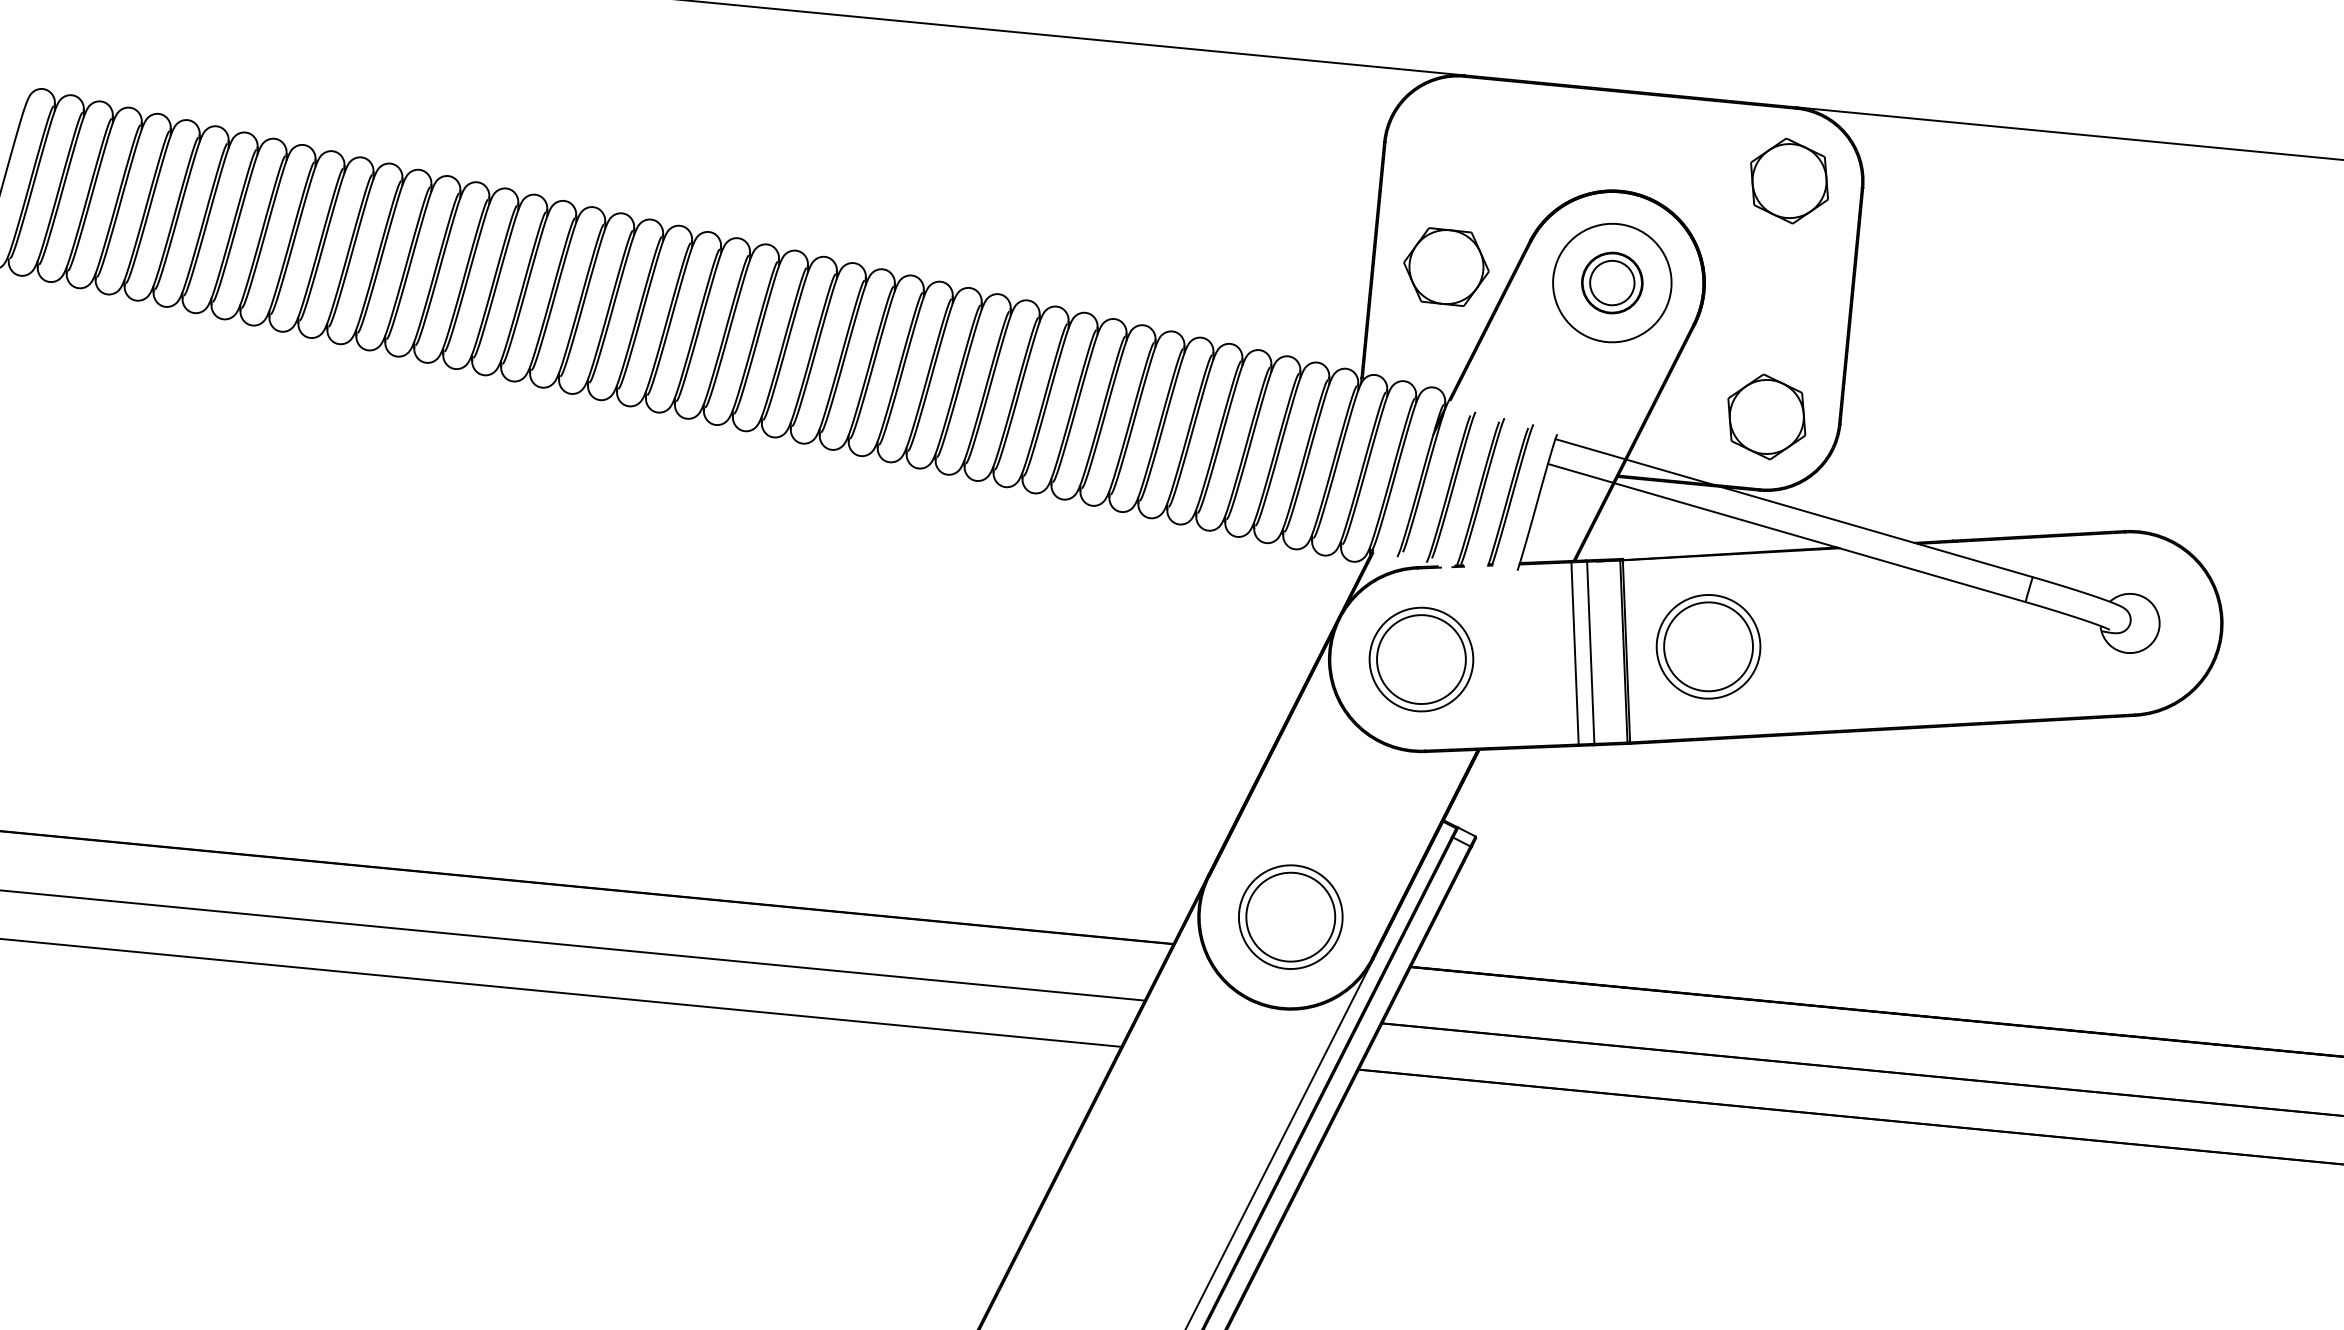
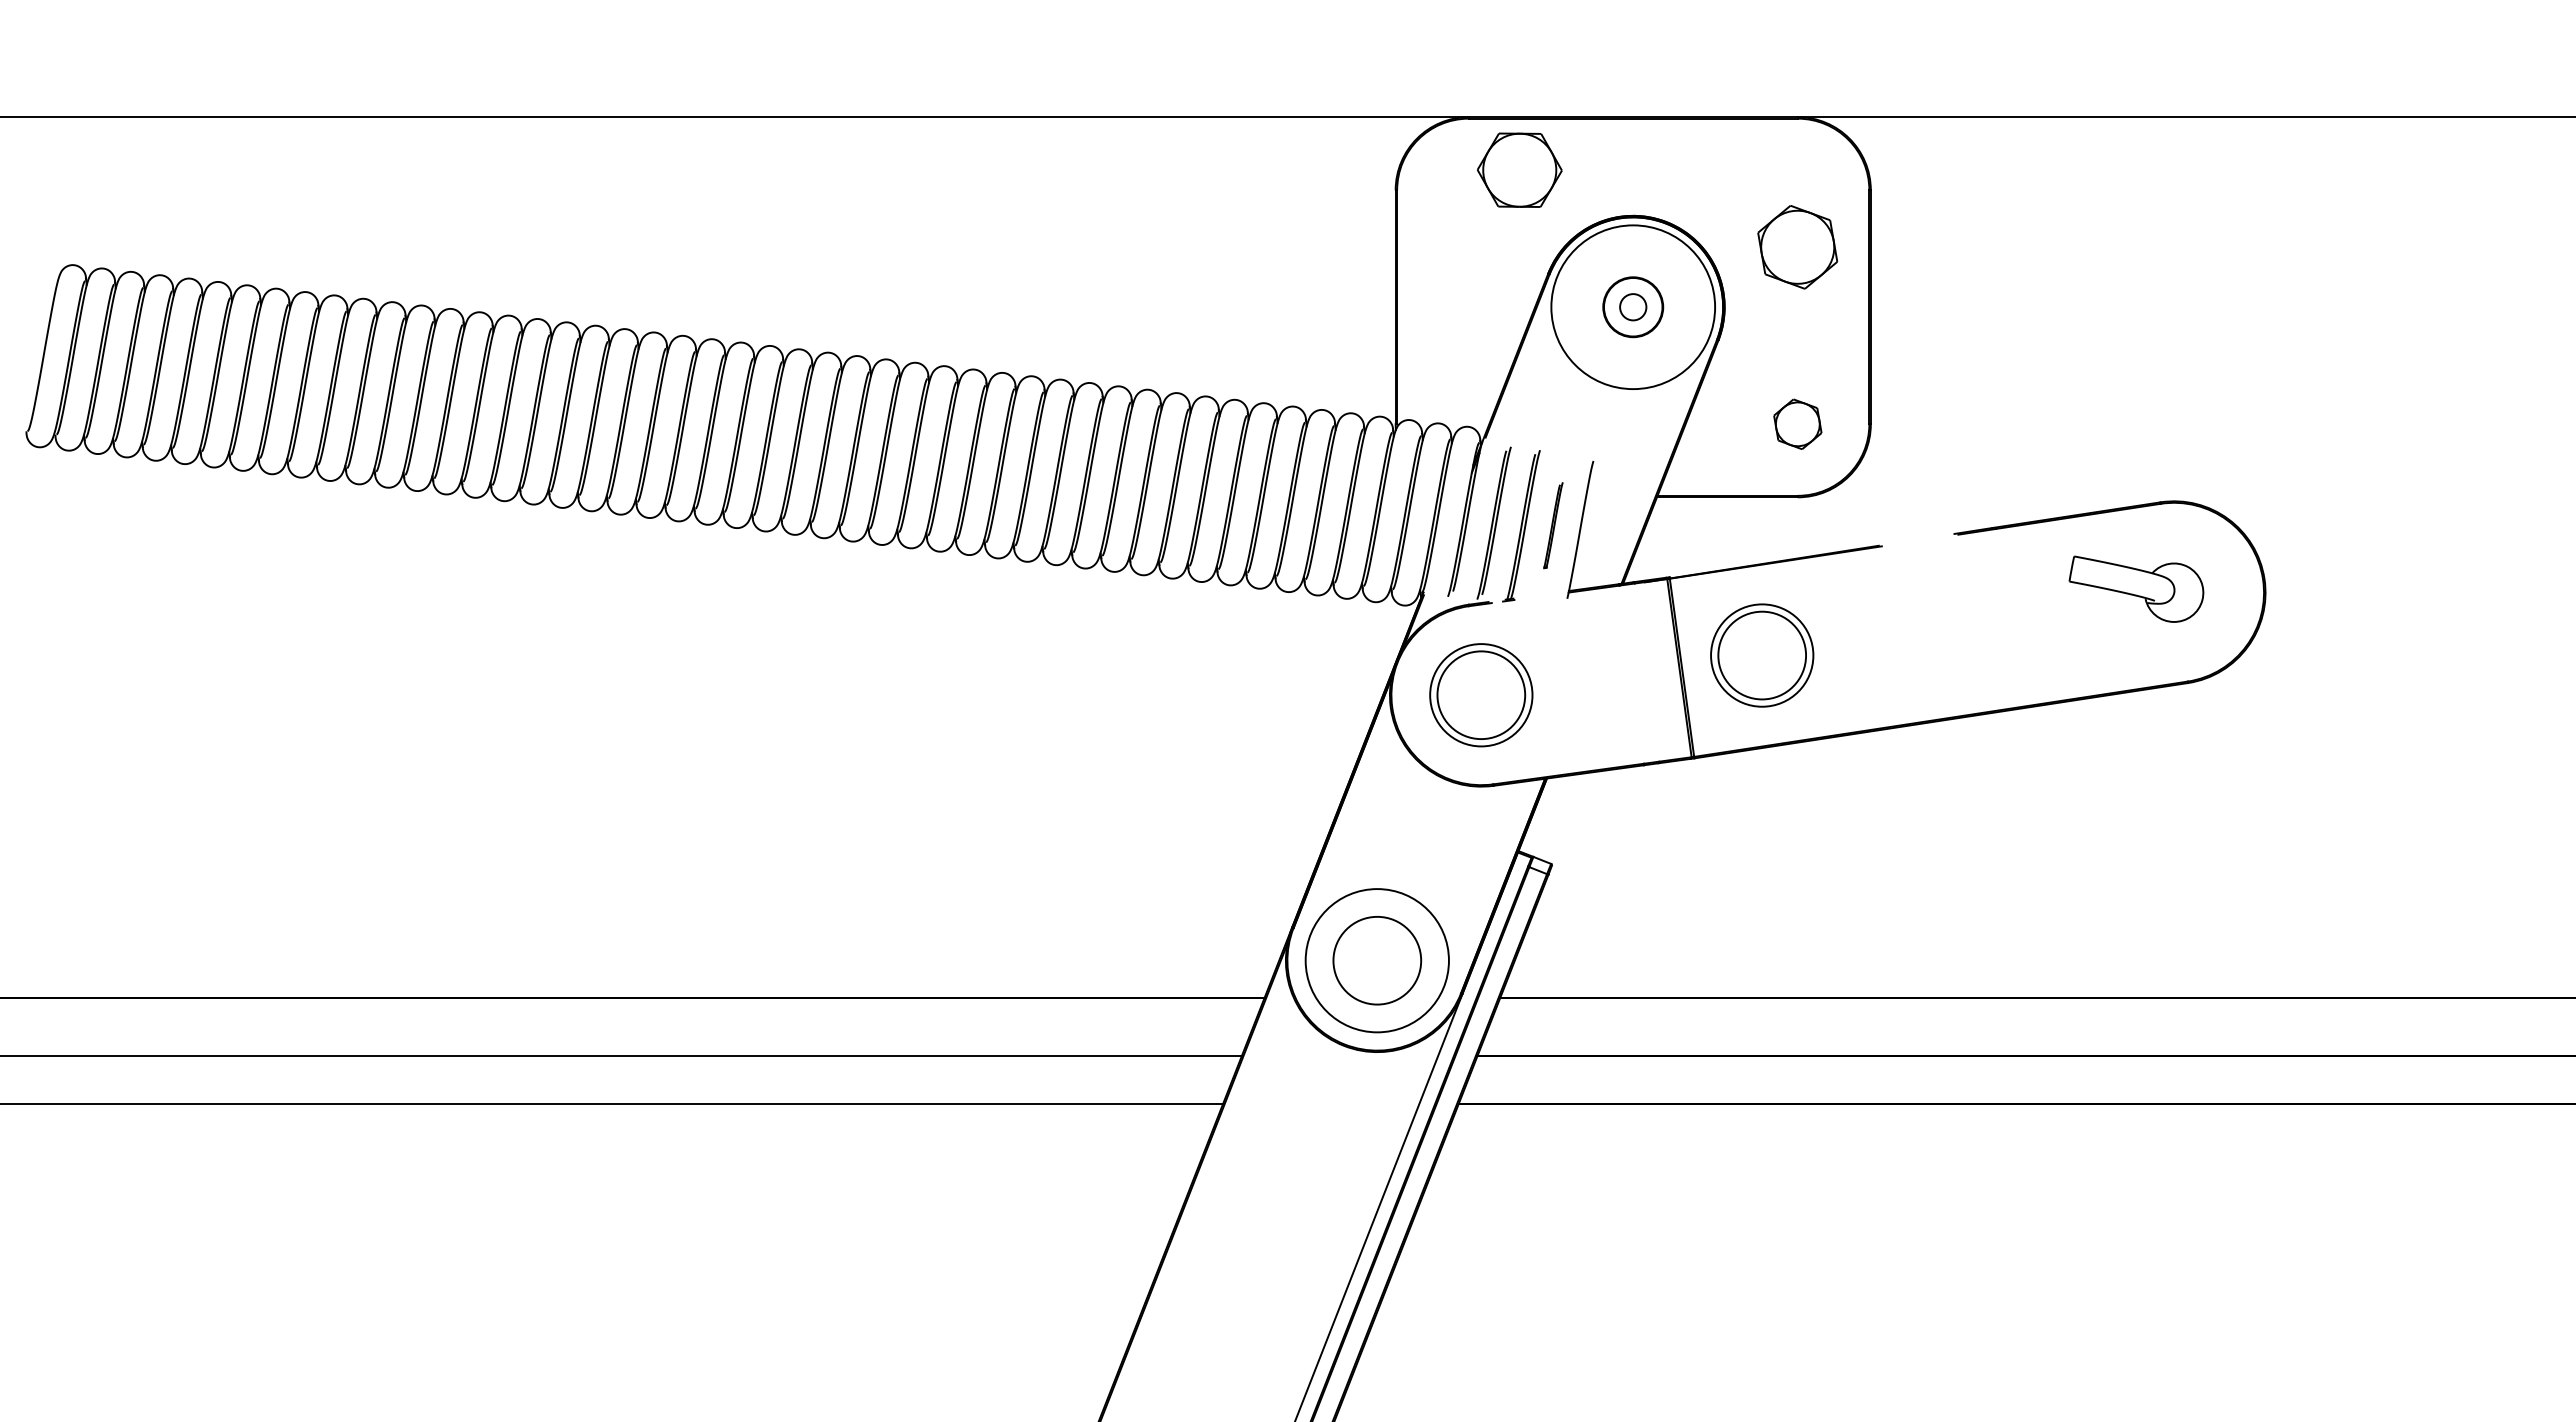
part: (1789, 181) -> (1797, 247), moved
part: (1446, 266) -> (1519, 169), moved
circle: (1611, 282) -> (1632, 306), size x1.4
circle: (1612, 283) -> (1633, 307), size x0.6
part: (1766, 417) -> (1797, 424), size x0.6
part: (1510, 495) -> (1553, 525), size x0.6
line: (1794, 507) -> (1833, 510), removed
line: (1786, 533) -> (1828, 536), removed
line: (1590, 652) -> (1646, 672), removed
line: (1574, 653) -> (1631, 674), removed
circle: (1290, 916) -> (1377, 960), size x1.4

